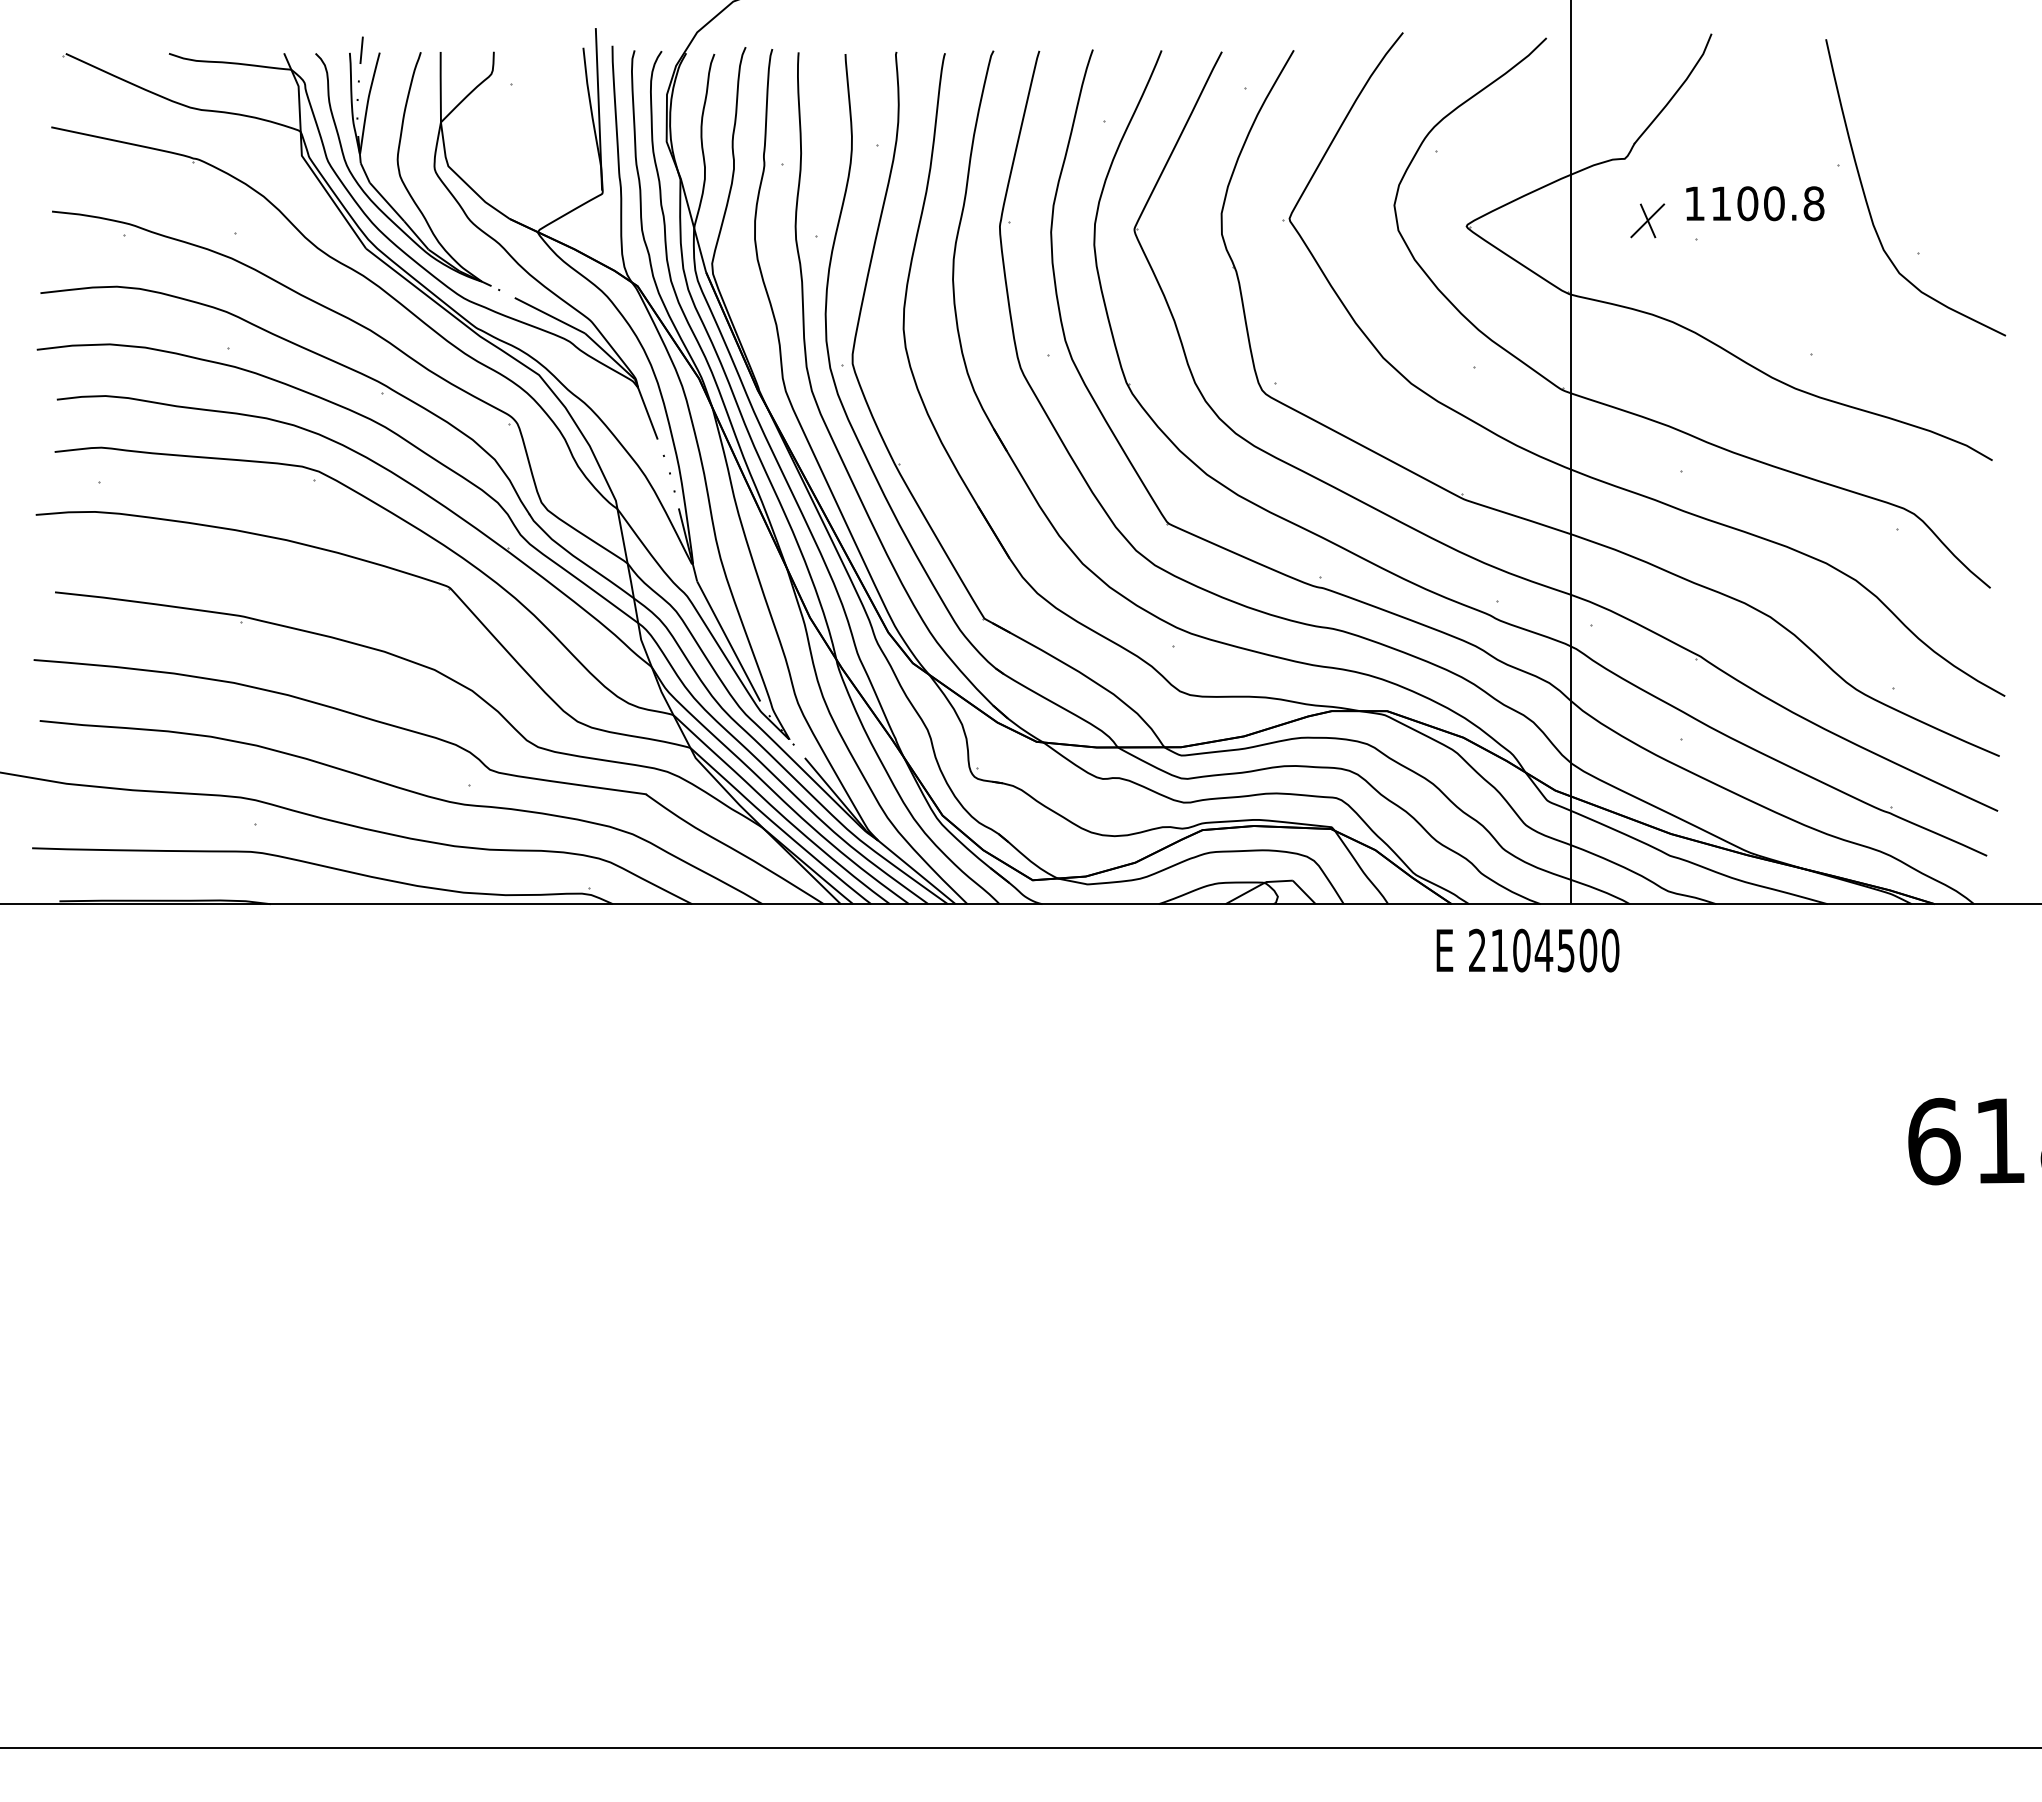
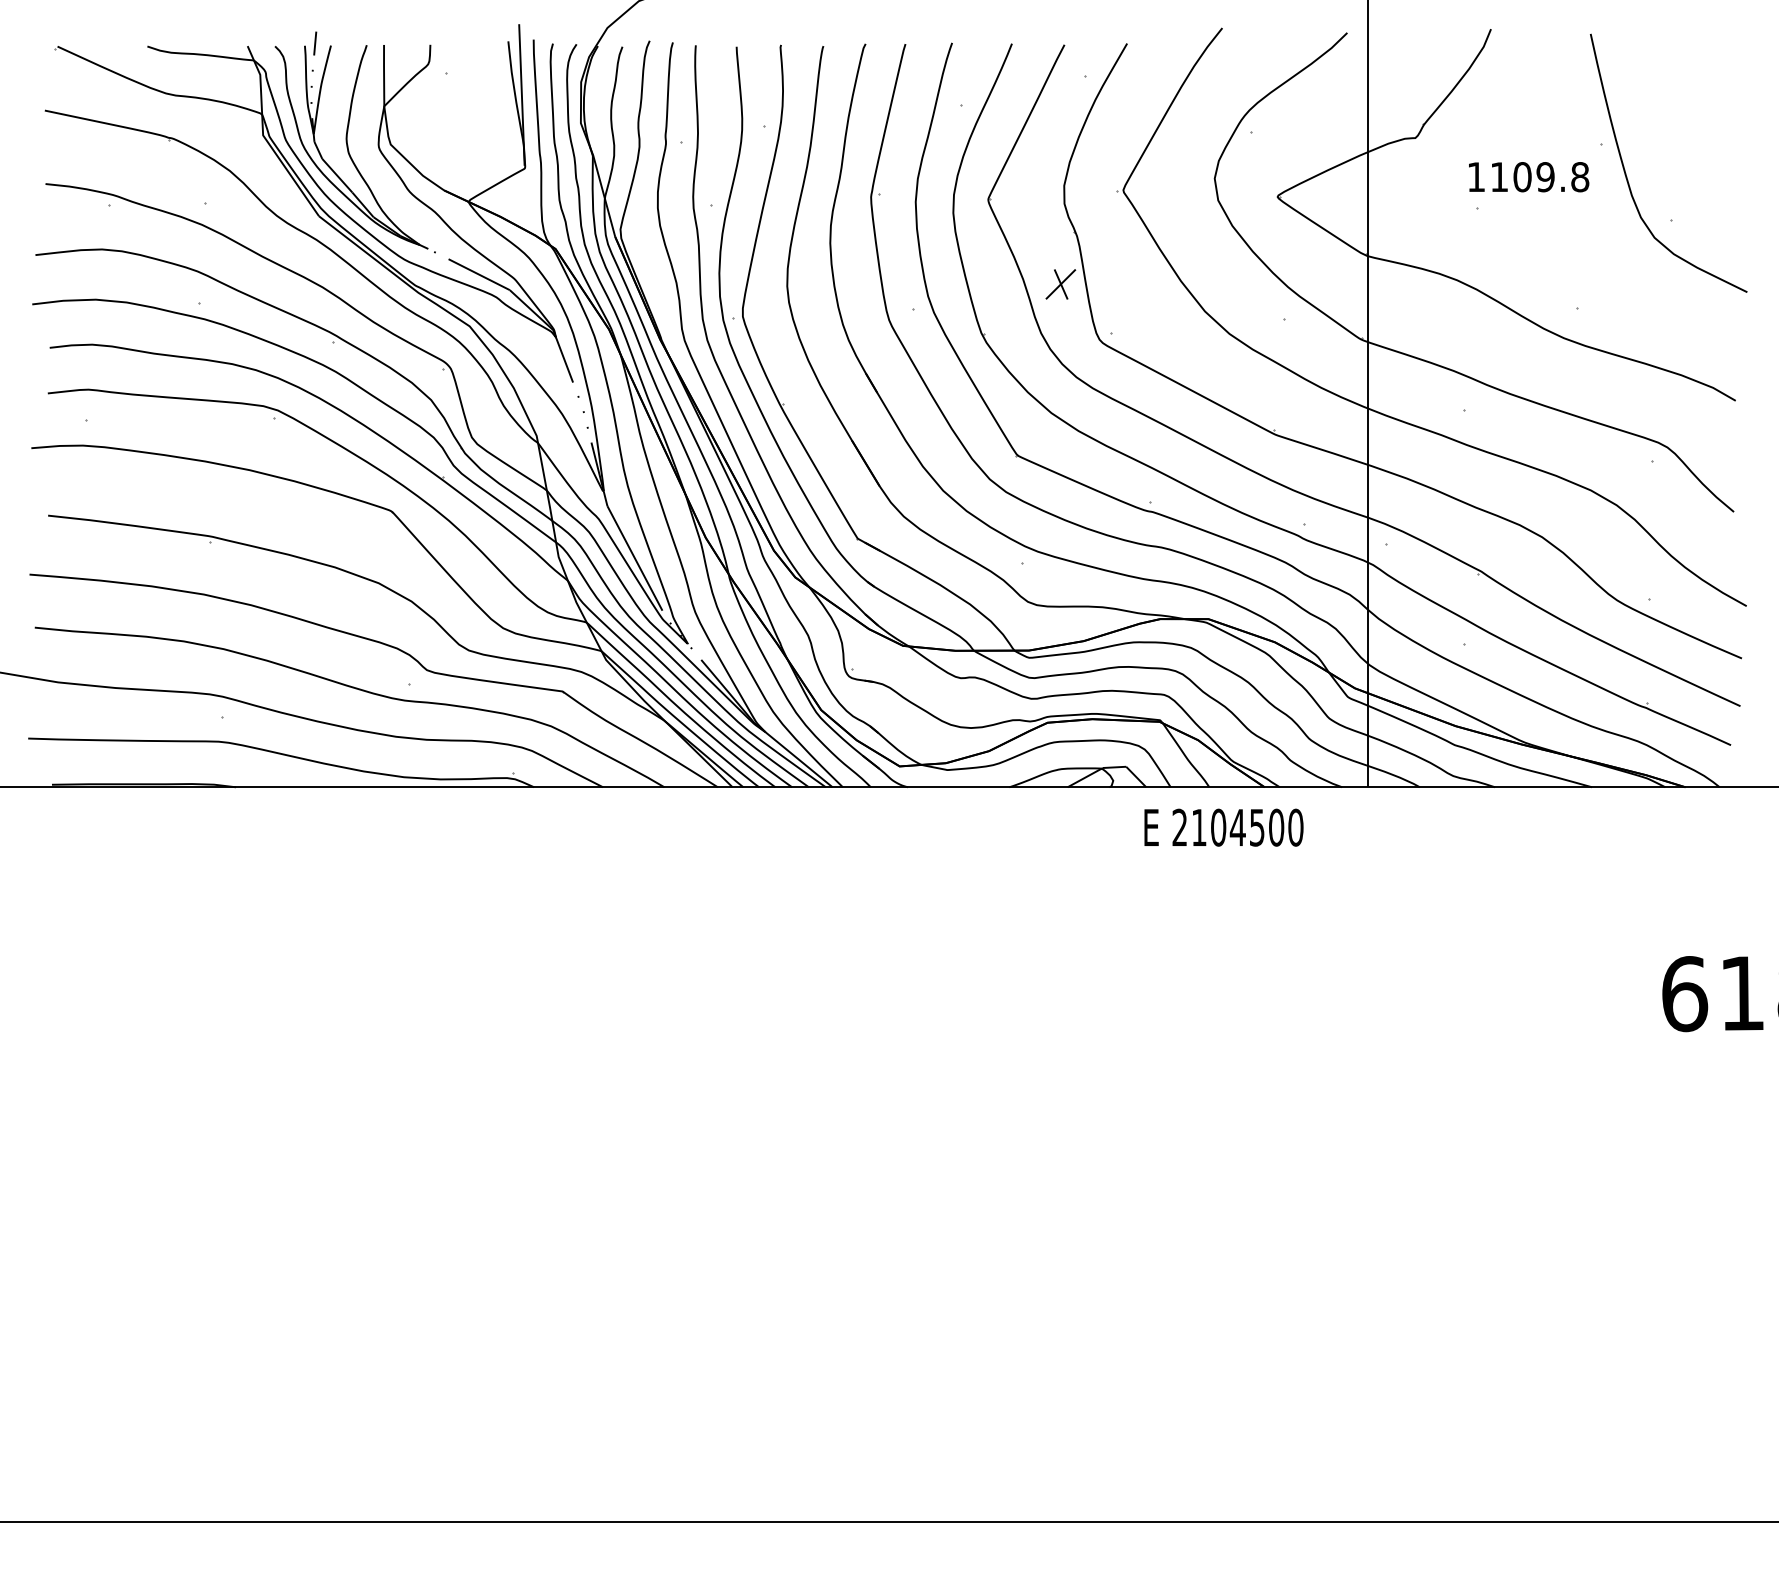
text: (1773, 203) -> (1544, 176), 1100.8 -> 1109.8
part: (1647, 220) -> (1060, 284), moved
text: (1527, 950) -> (1223, 827), moved

